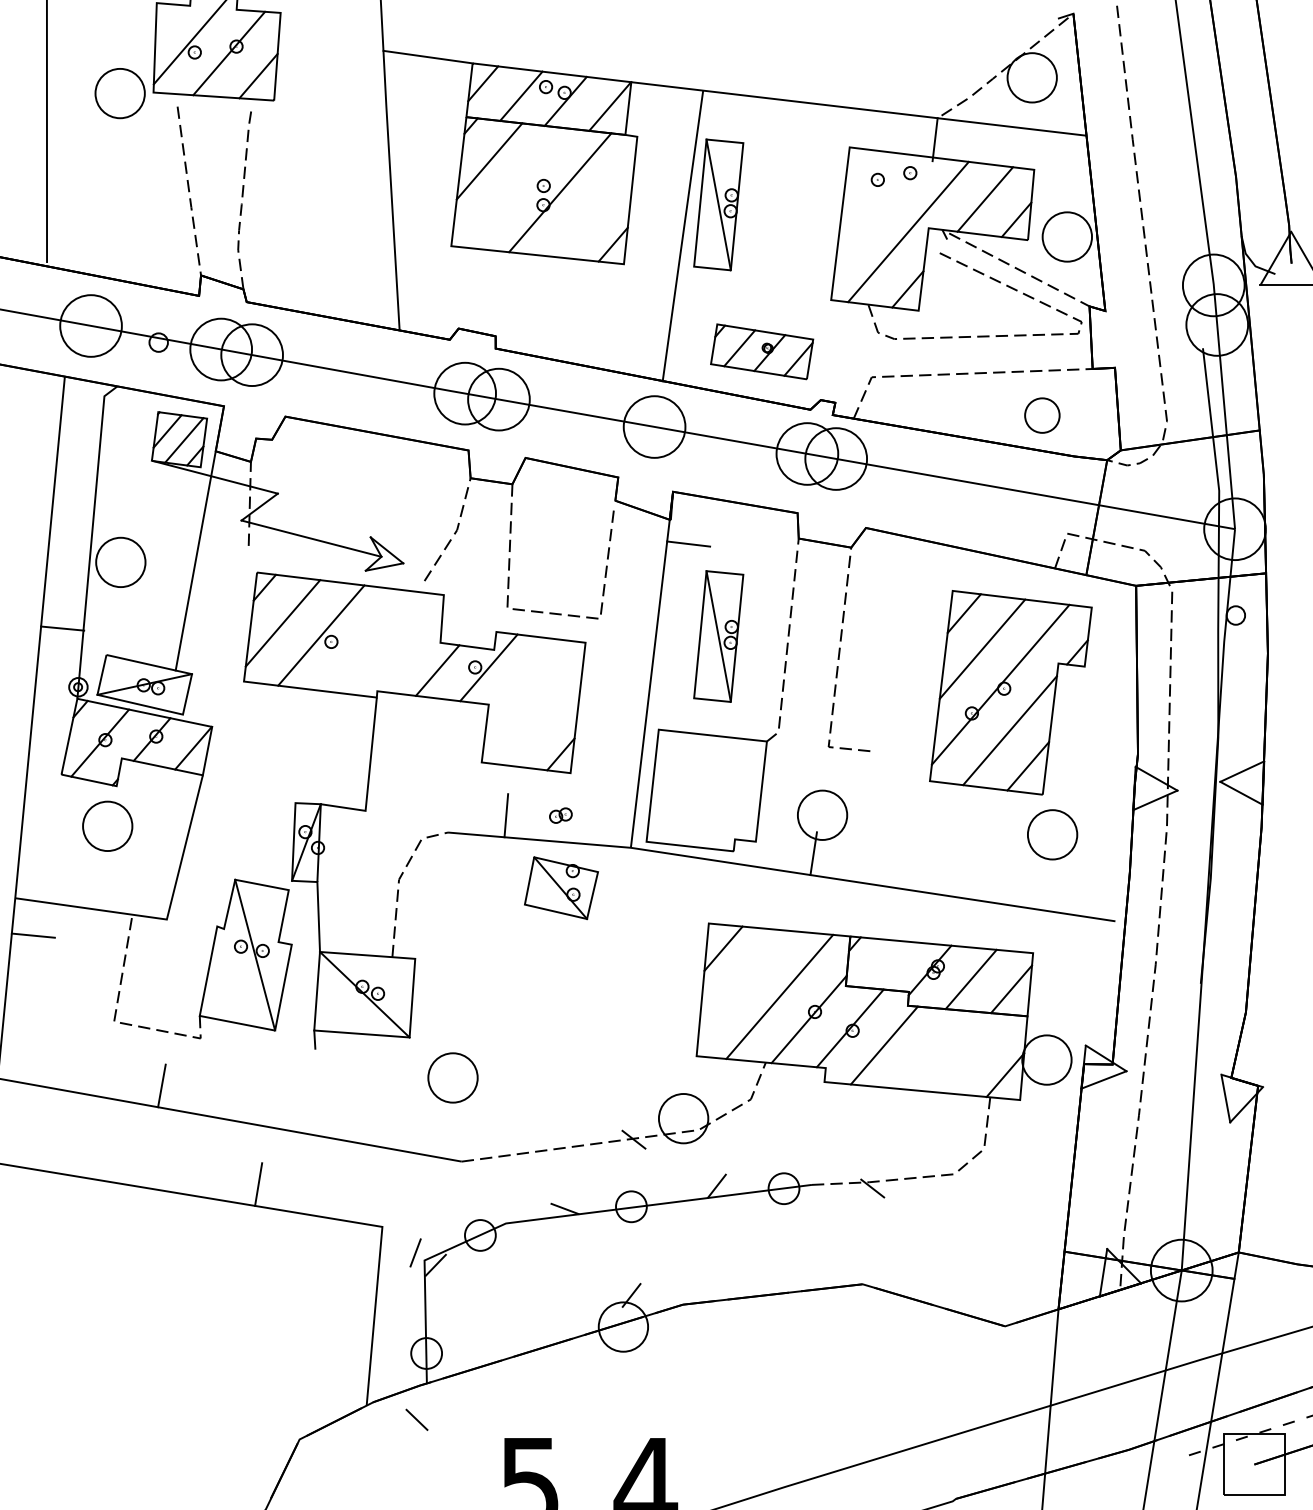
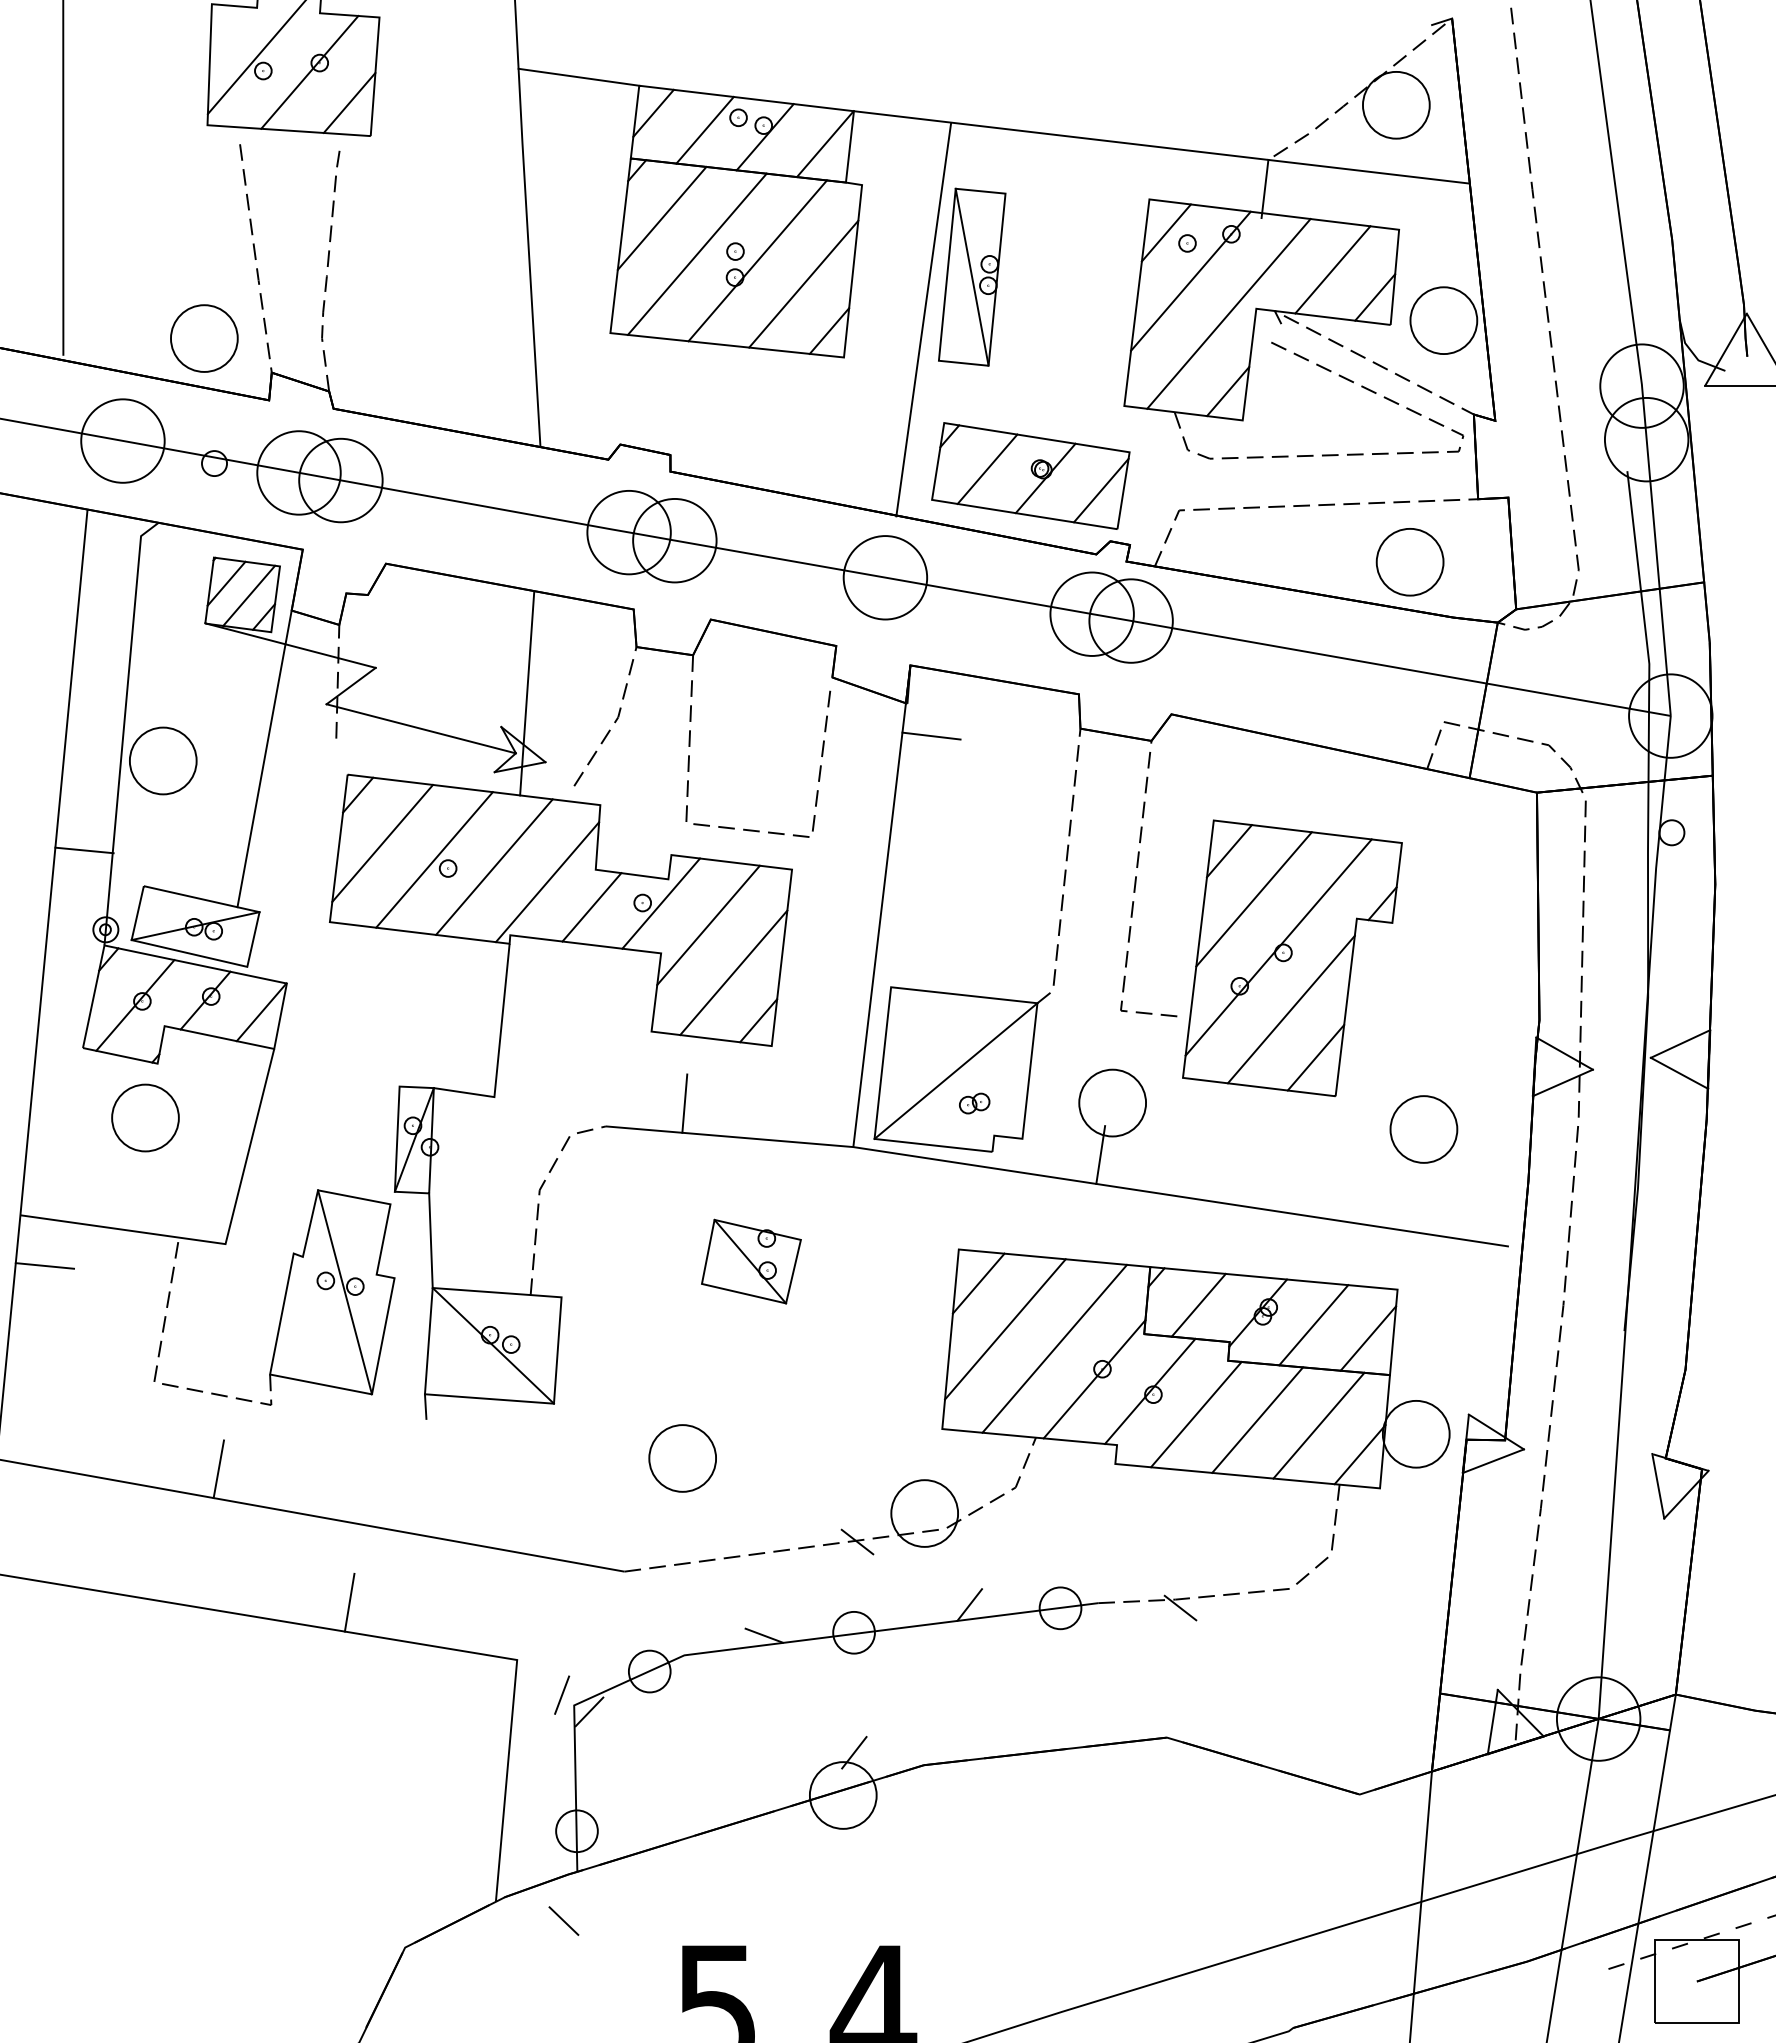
part: (120, 93) -> (204, 338), moved
line: (861, 171) -> (1165, 232), added
line: (514, 187) -> (696, 253), added
line: (880, 207) -> (1190, 280), added
line: (594, 209) -> (803, 283), added
part: (761, 351) -> (1030, 475), size x1.43
part: (1041, 415) -> (1409, 562), size x1.43
line: (390, 512) -> (527, 693), added
part: (718, 636) -> (972, 860), removed
line: (365, 640) -> (494, 866), added
line: (404, 652) -> (547, 882), added
line: (523, 684) -> (708, 925), added
part: (1010, 692) -> (1292, 957), moved
line: (542, 718) -> (733, 972), added
line: (706, 791) -> (955, 1070), added
part: (560, 815) -> (974, 1103), moved
part: (561, 888) -> (751, 1261), moved
line: (885, 964) -> (1198, 1304), added
line: (743, 982) -> (1005, 1329), added
line: (929, 1049) -> (1257, 1419), added
line: (974, 1053) -> (1318, 1425), added
part: (452, 1077) -> (682, 1458), moved

